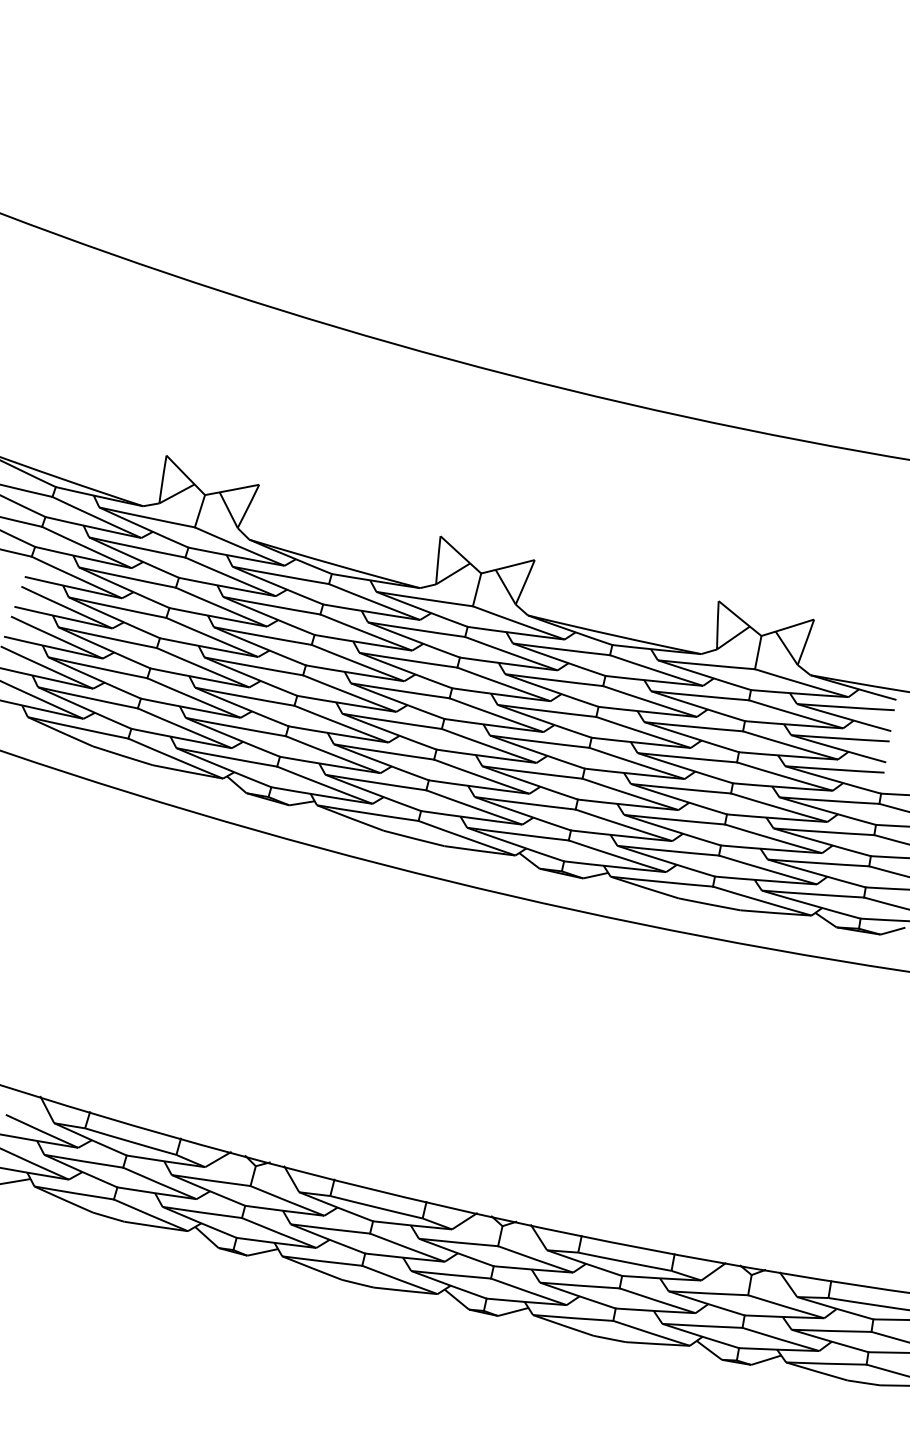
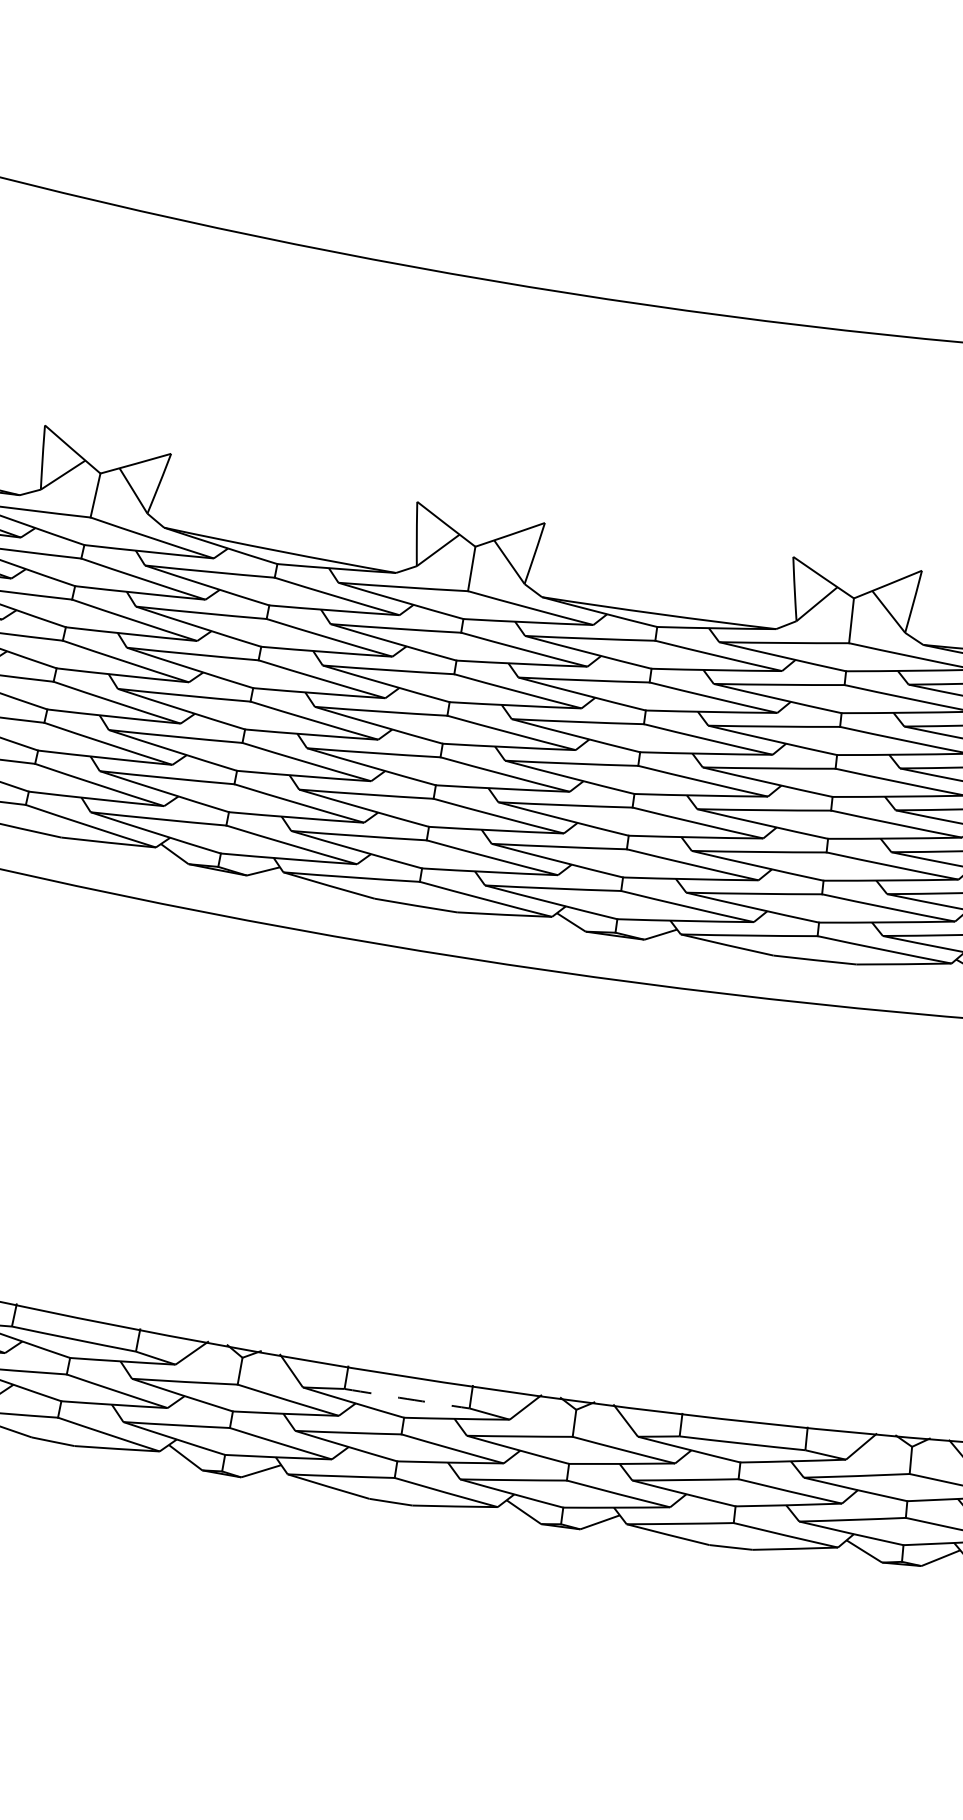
arc: (376, 1207) -> (407, 1399), solid -> dashed

